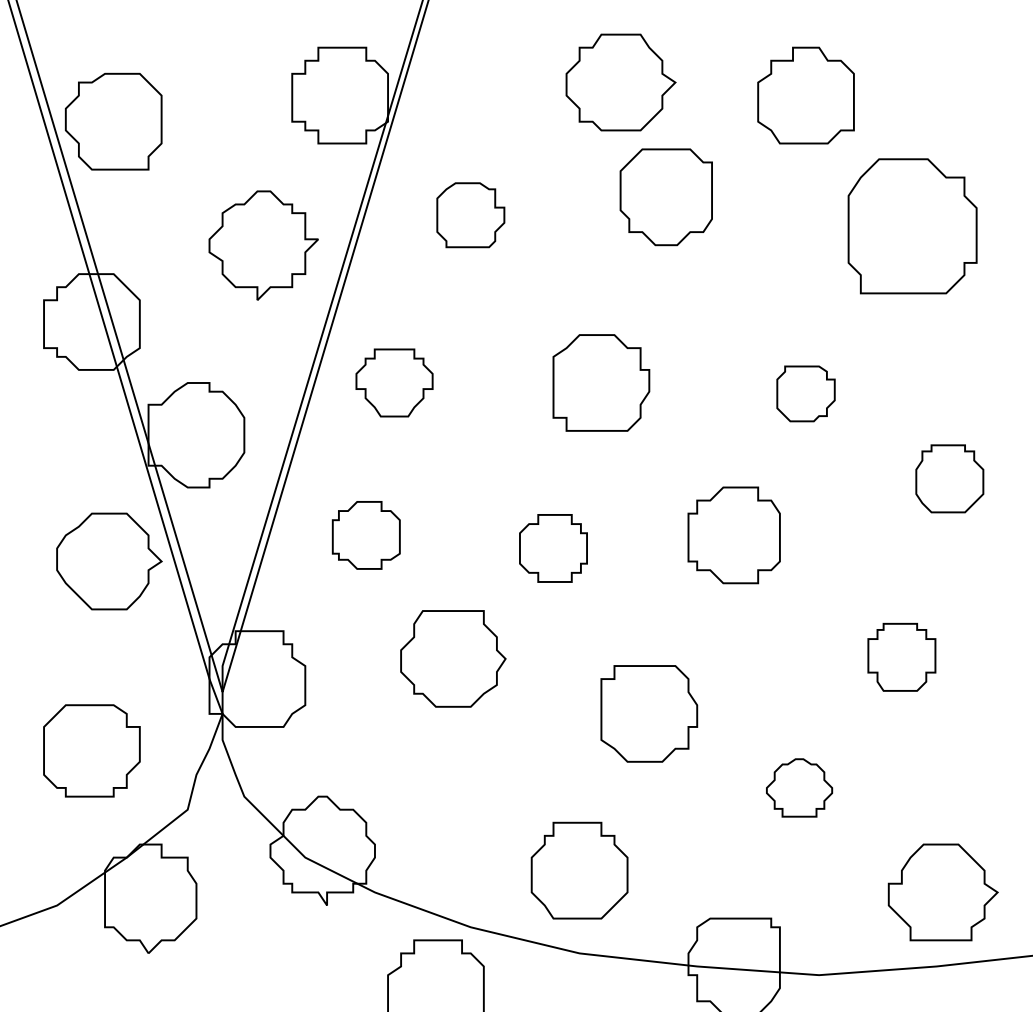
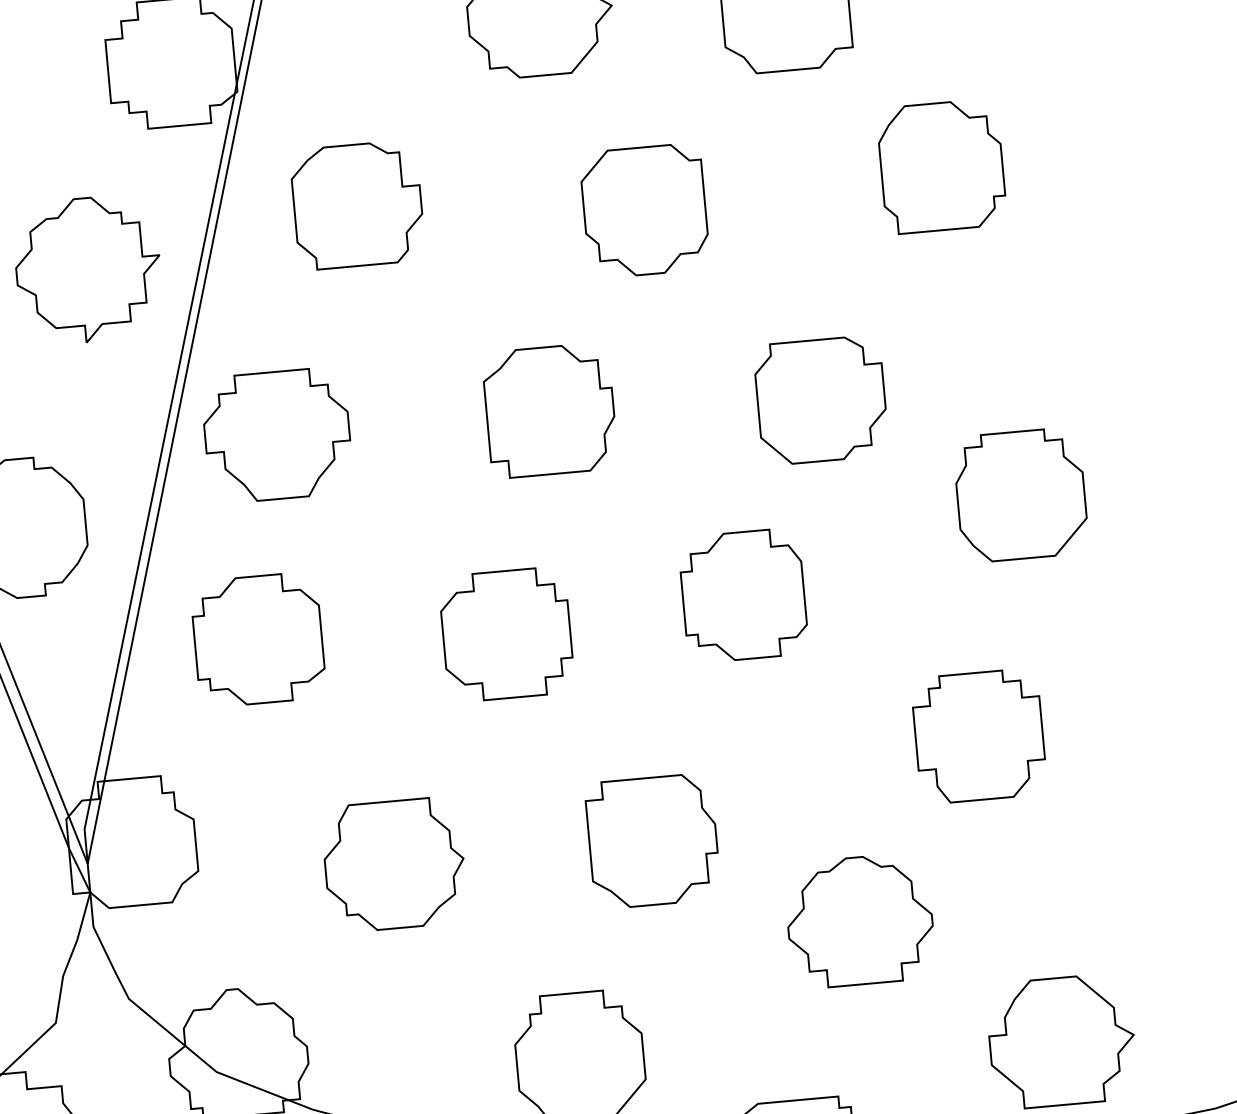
part: (665, 197) -> (643, 211), moved
part: (470, 214) -> (357, 204), size x1.43
part: (912, 225) -> (941, 165), size x0.71
part: (394, 382) -> (277, 434), size x1.43
part: (805, 393) -> (820, 400), size x1.67
part: (949, 478) -> (1020, 494), size x1.43
part: (366, 535) -> (258, 639), size x1.43
part: (553, 548) -> (506, 634), size x1.43
part: (901, 657) -> (978, 736), size x1.43
part: (453, 658) -> (394, 864), moved
part: (799, 787) -> (859, 920), size x1.67

